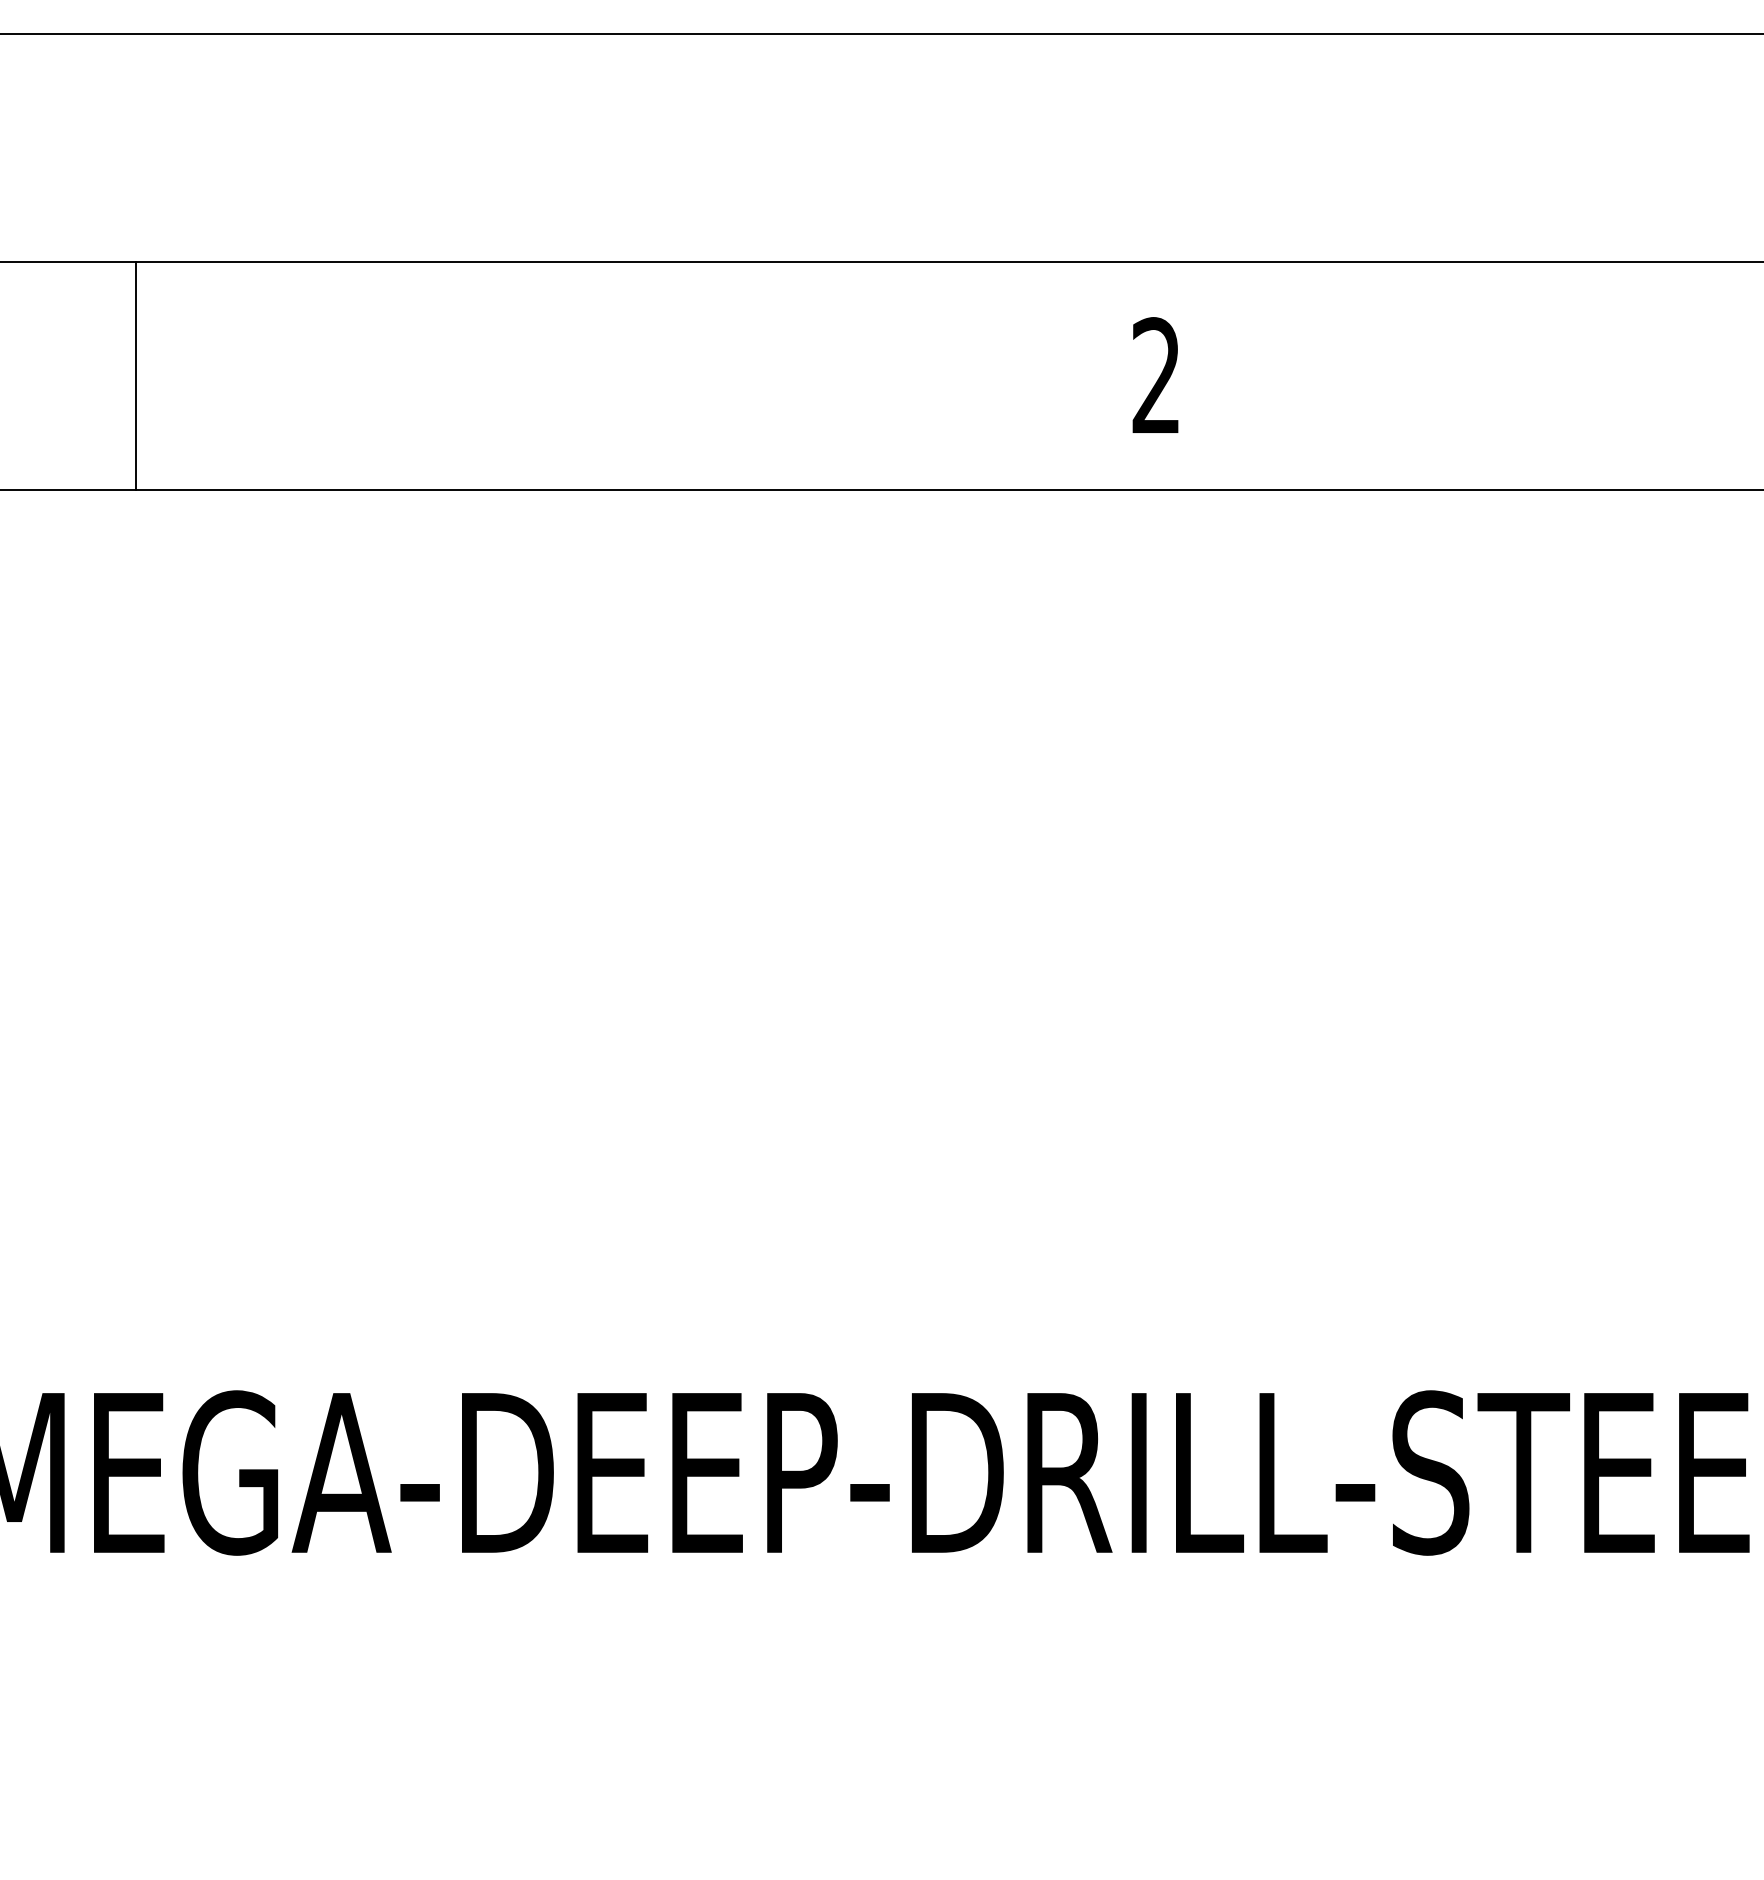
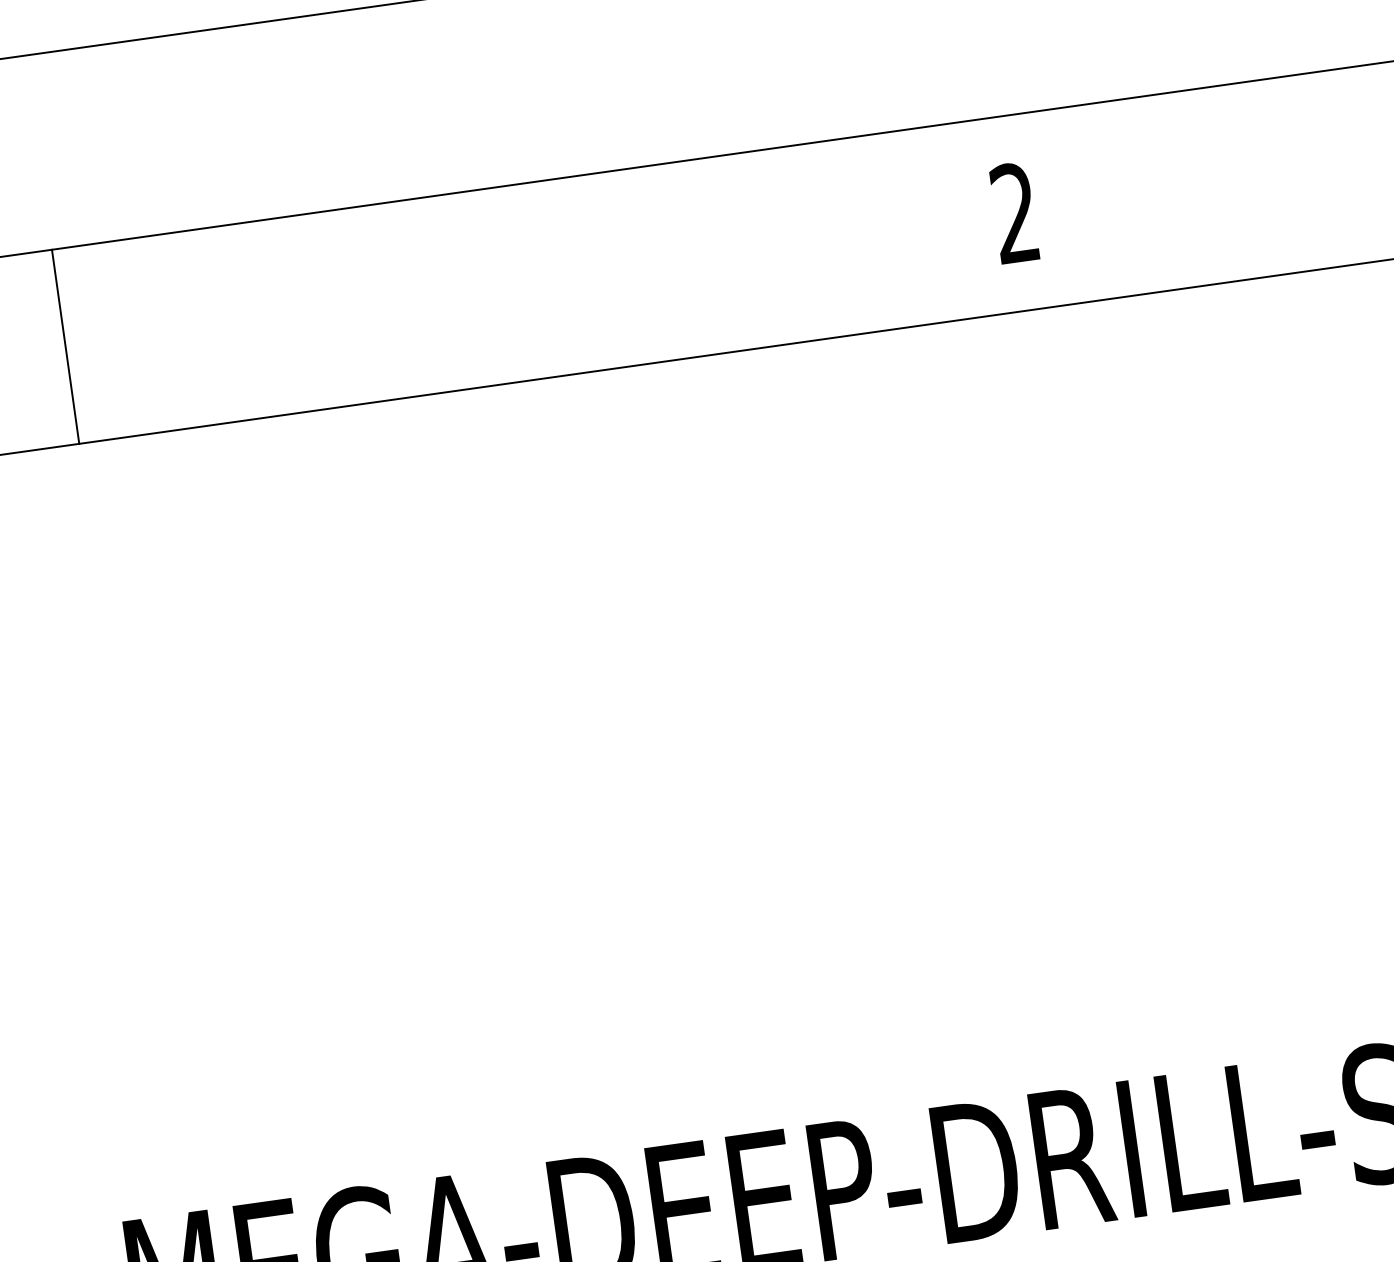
line: (135, 376) -> (65, 347), moved

